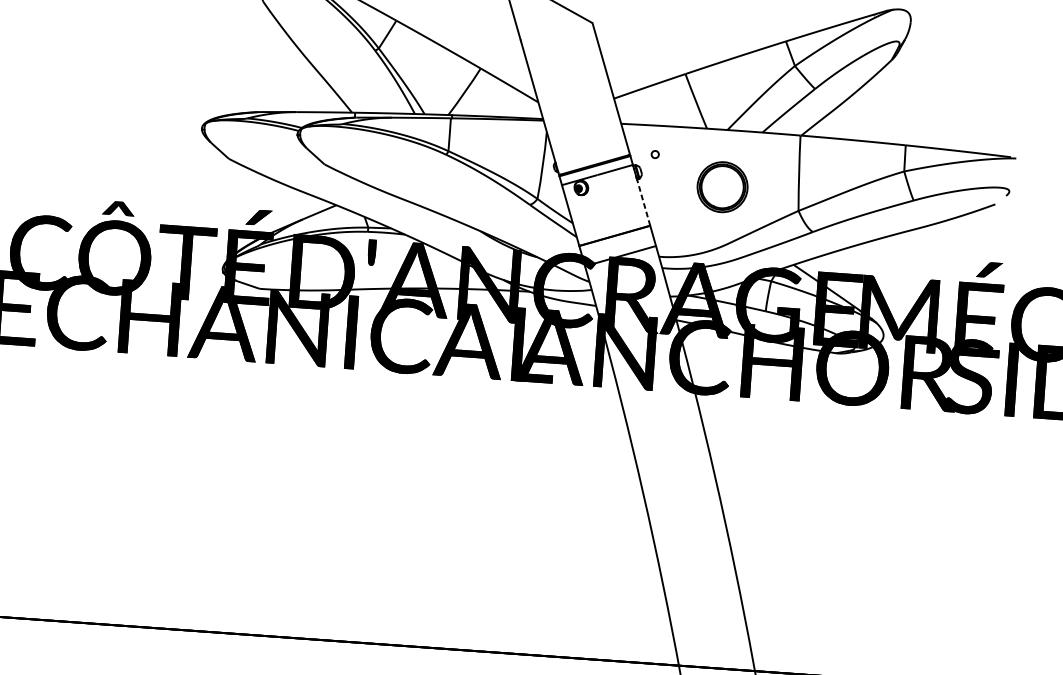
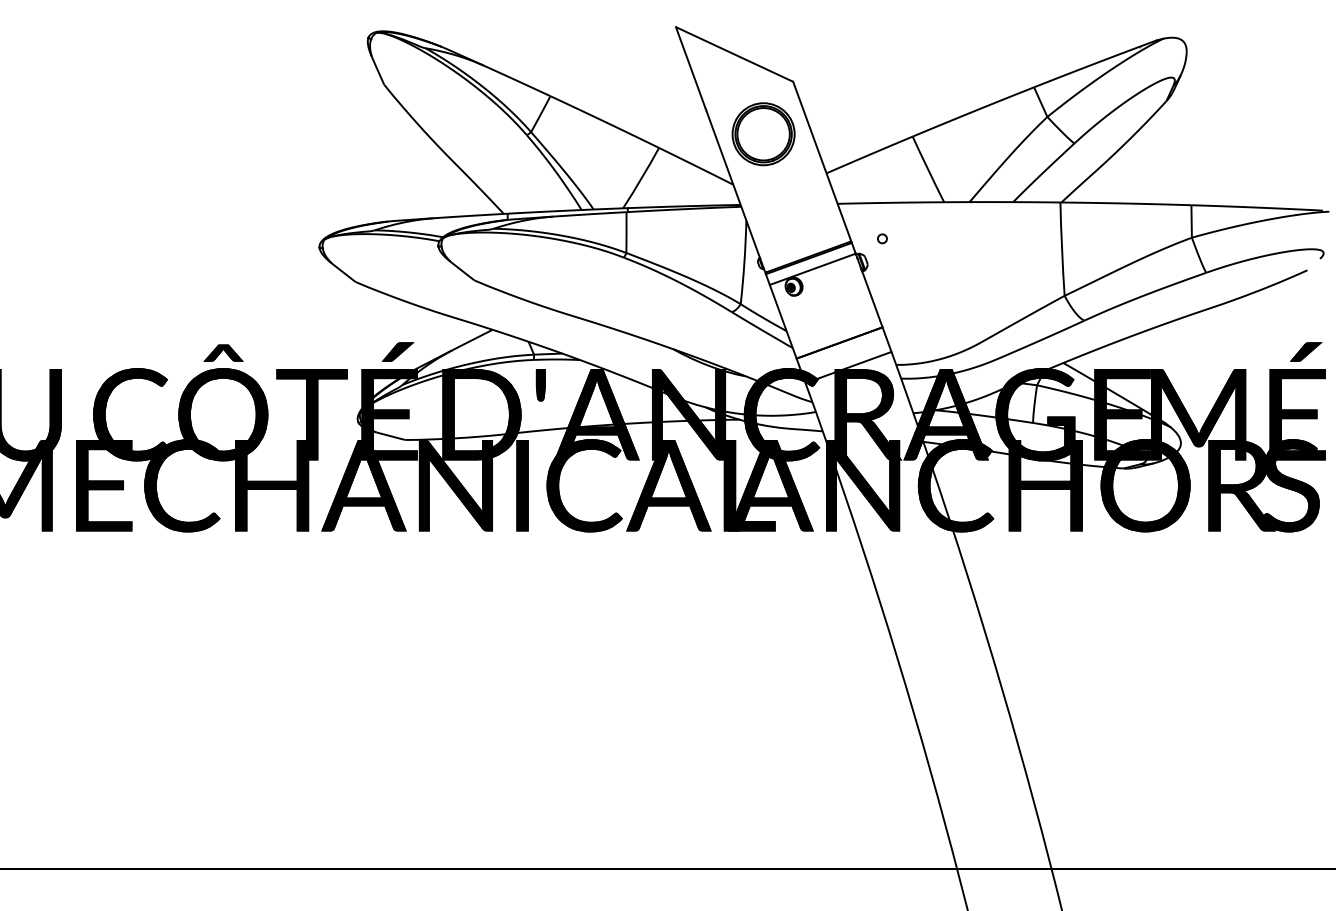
part: (722, 187) -> (763, 134), moved
line: (643, 202) -> (872, 299), dashed -> solid

